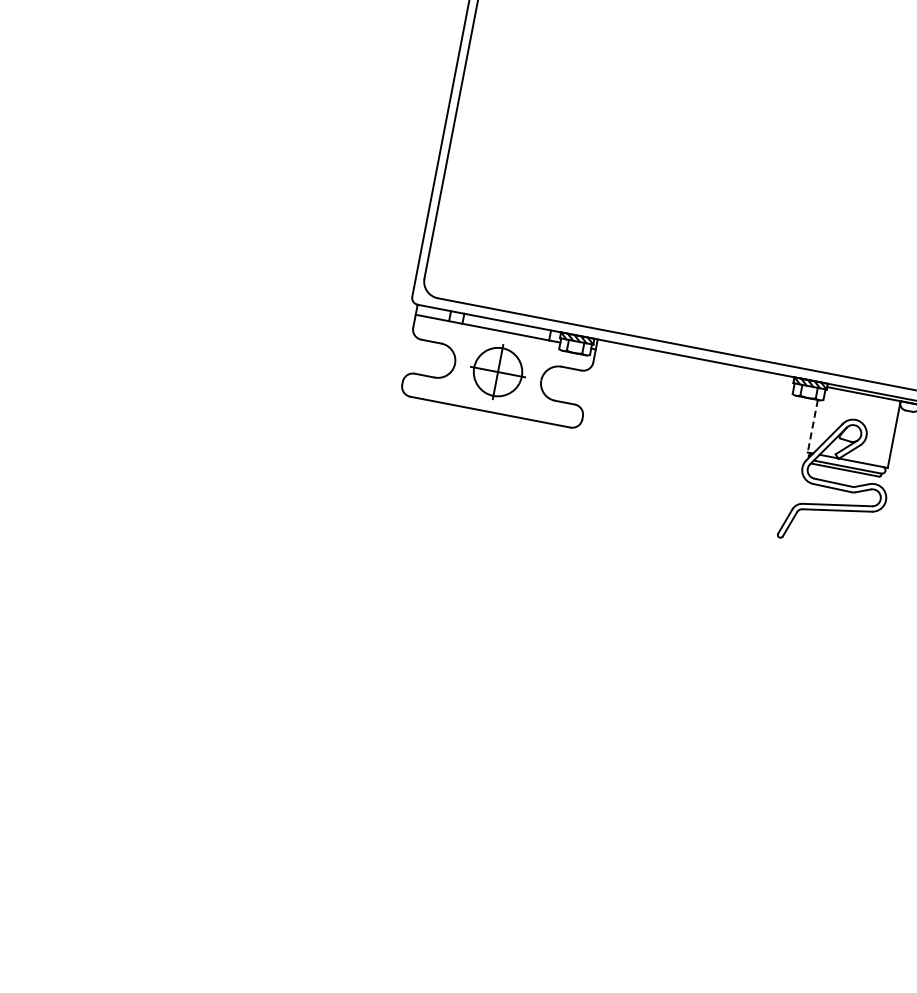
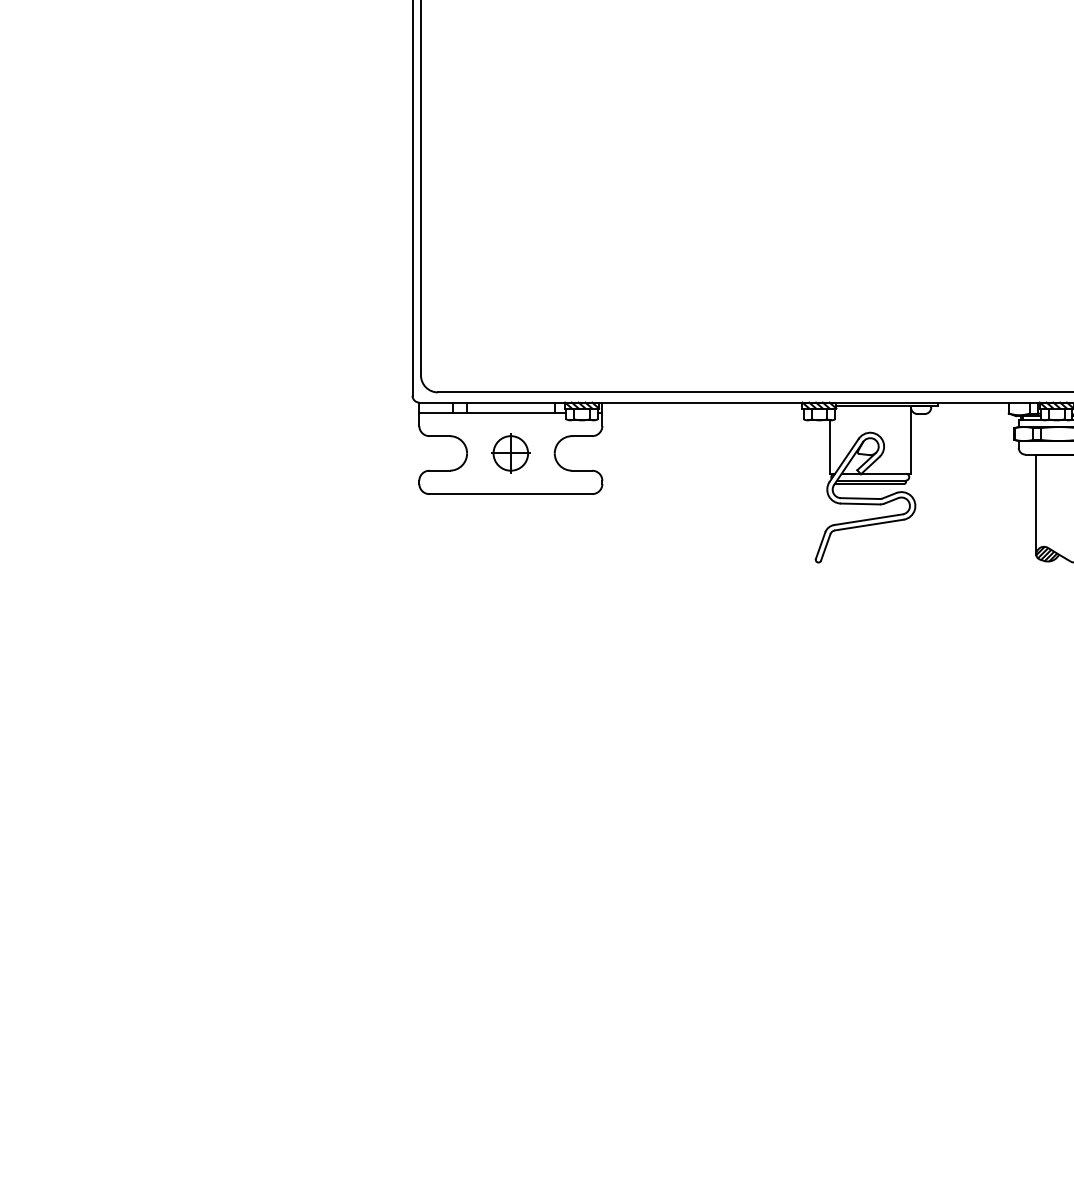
part: (497, 372) -> (510, 453), size x0.71
line: (812, 426) -> (829, 447), dashed -> solid

